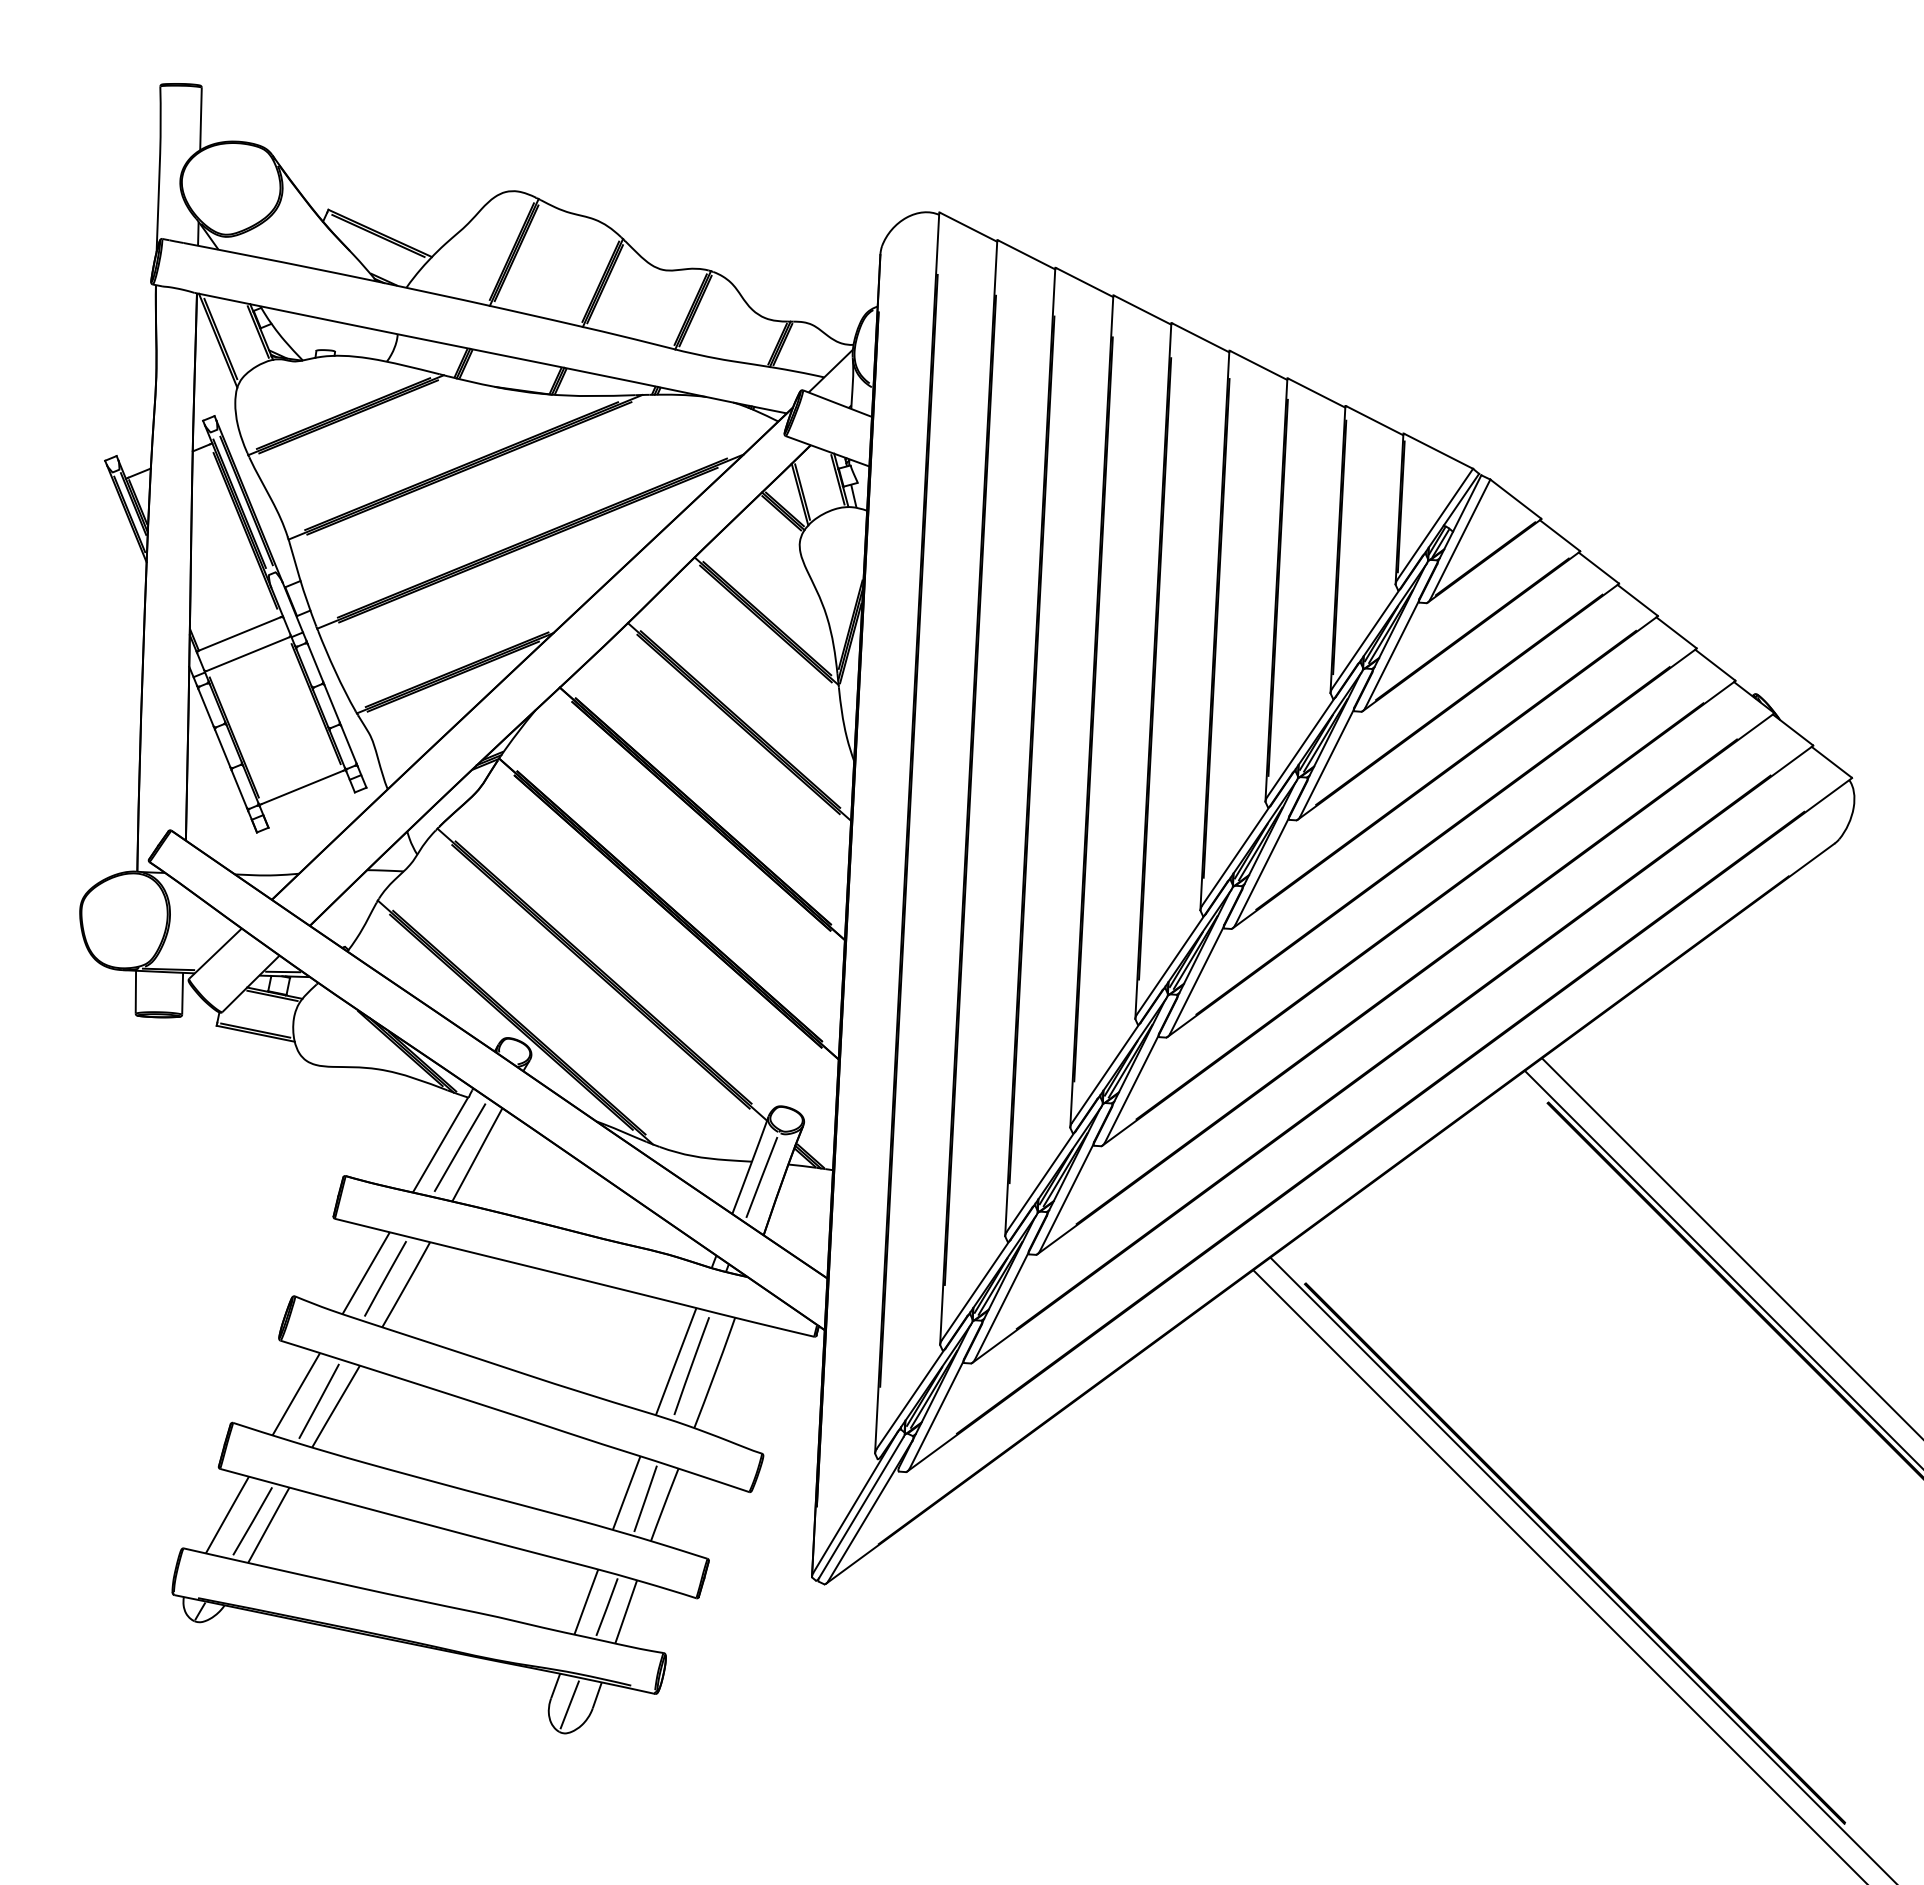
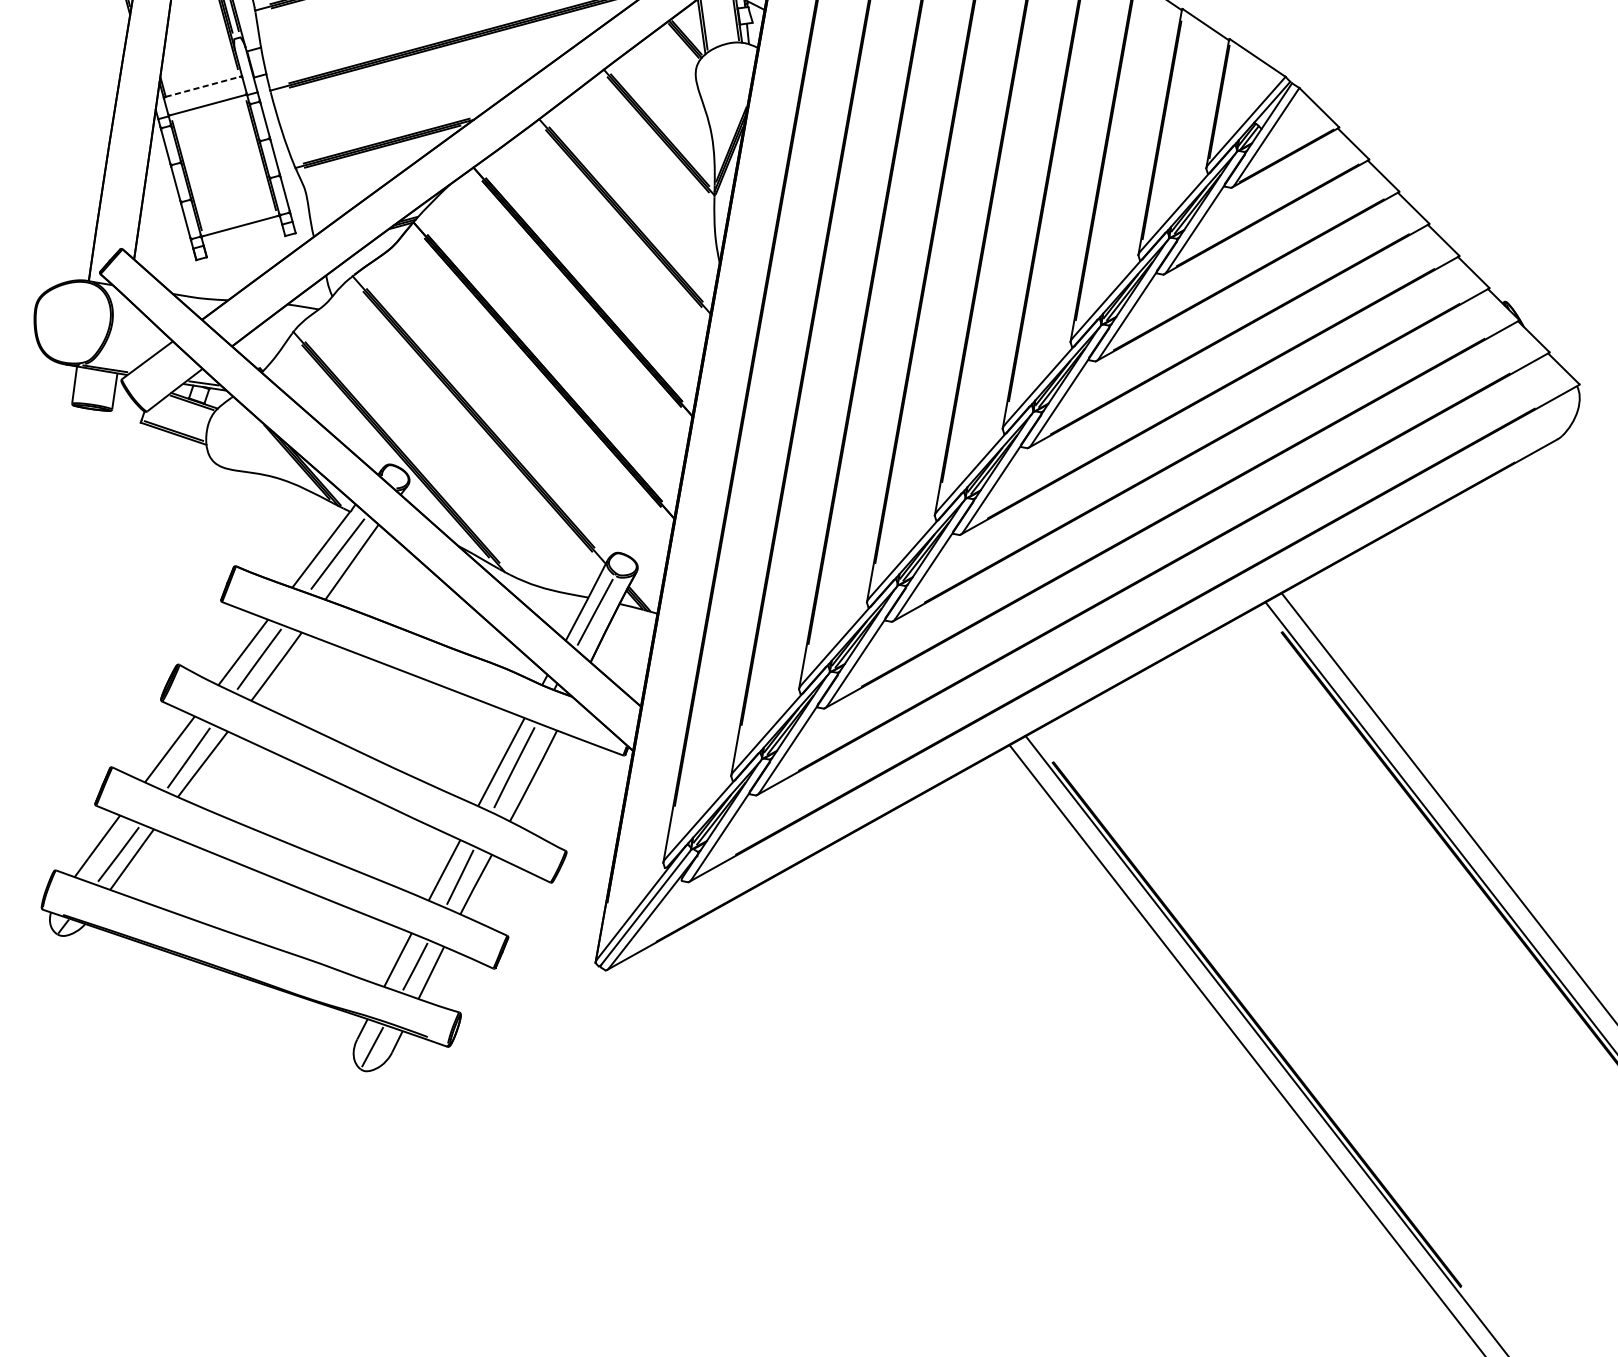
line: (240, 633) -> (203, 86), solid -> dashed

